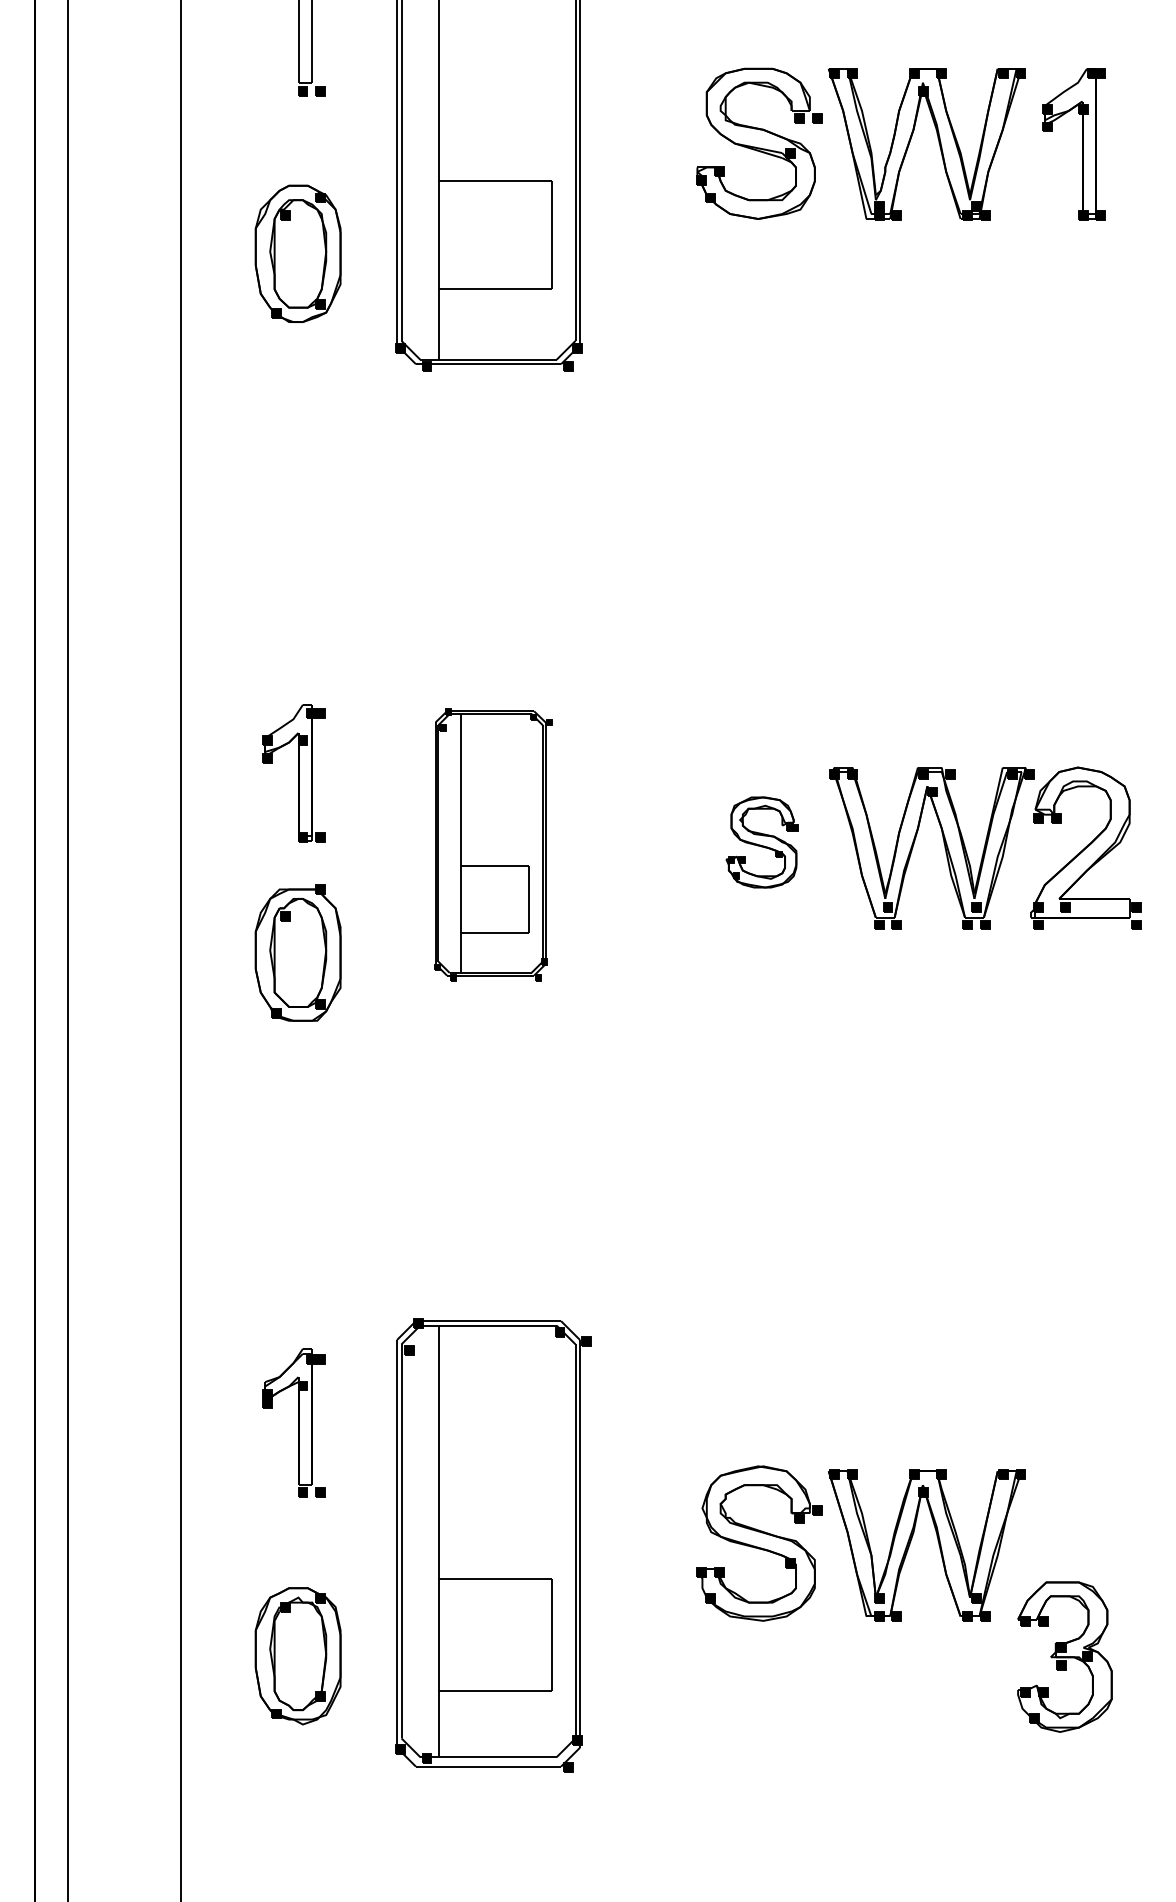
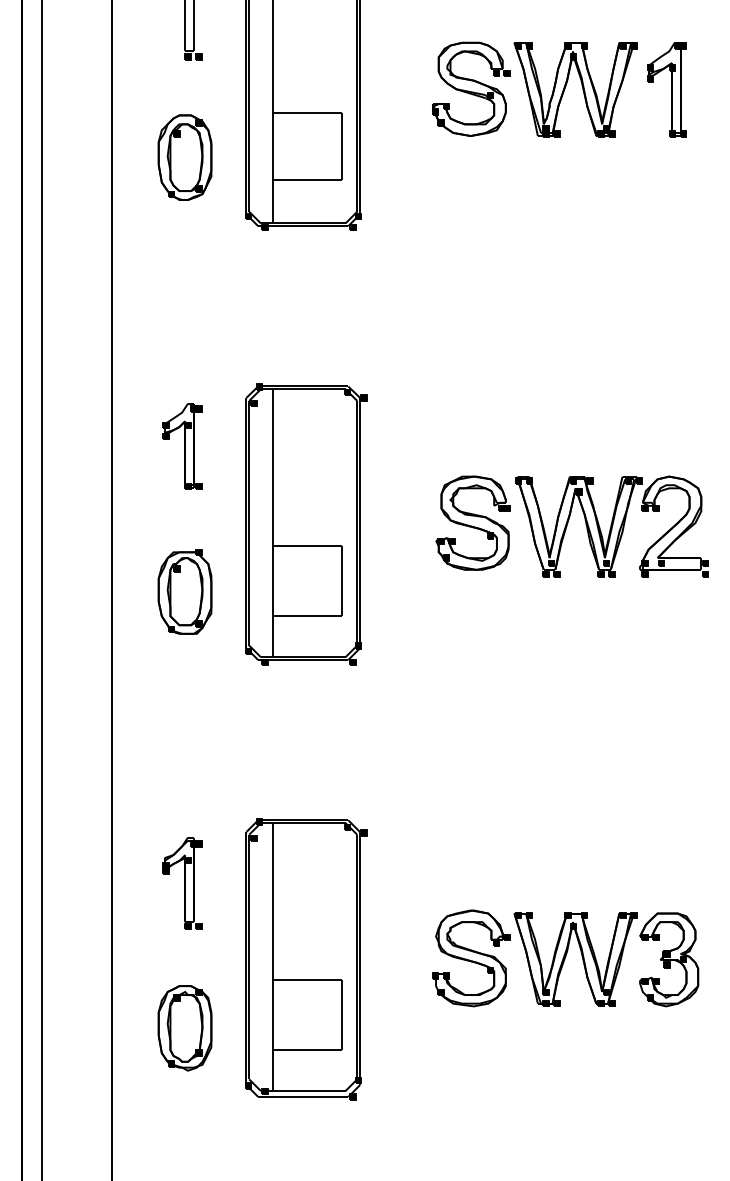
part: (294, 773) -> (182, 446), moved
part: (761, 841) -> (472, 522), size x1.67
part: (493, 844) -> (306, 524), size x1.67
part: (1065, 1656) -> (669, 959), moved

